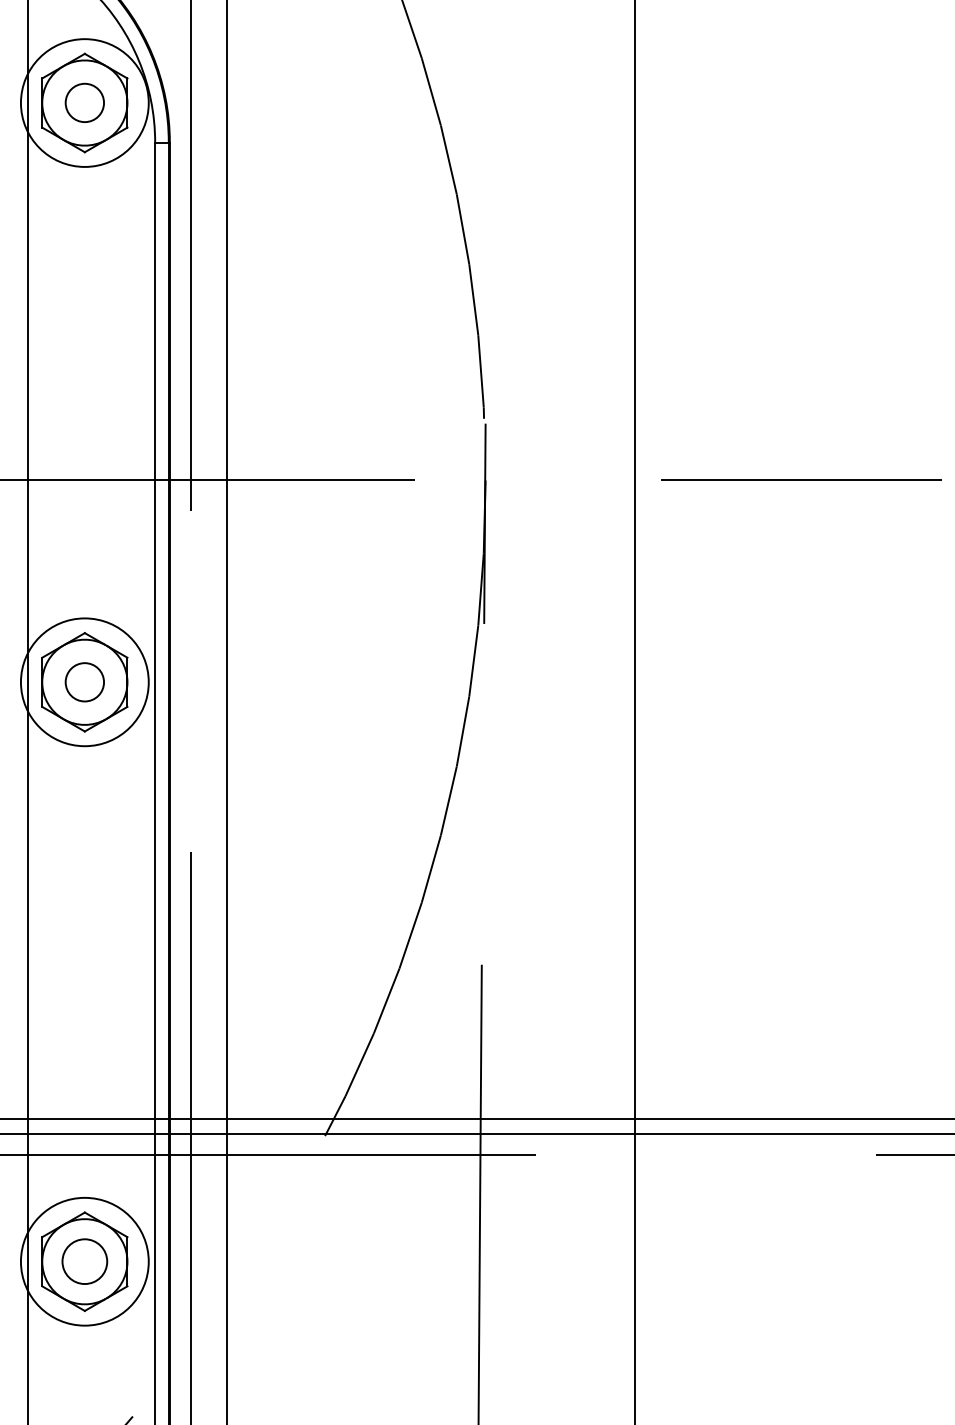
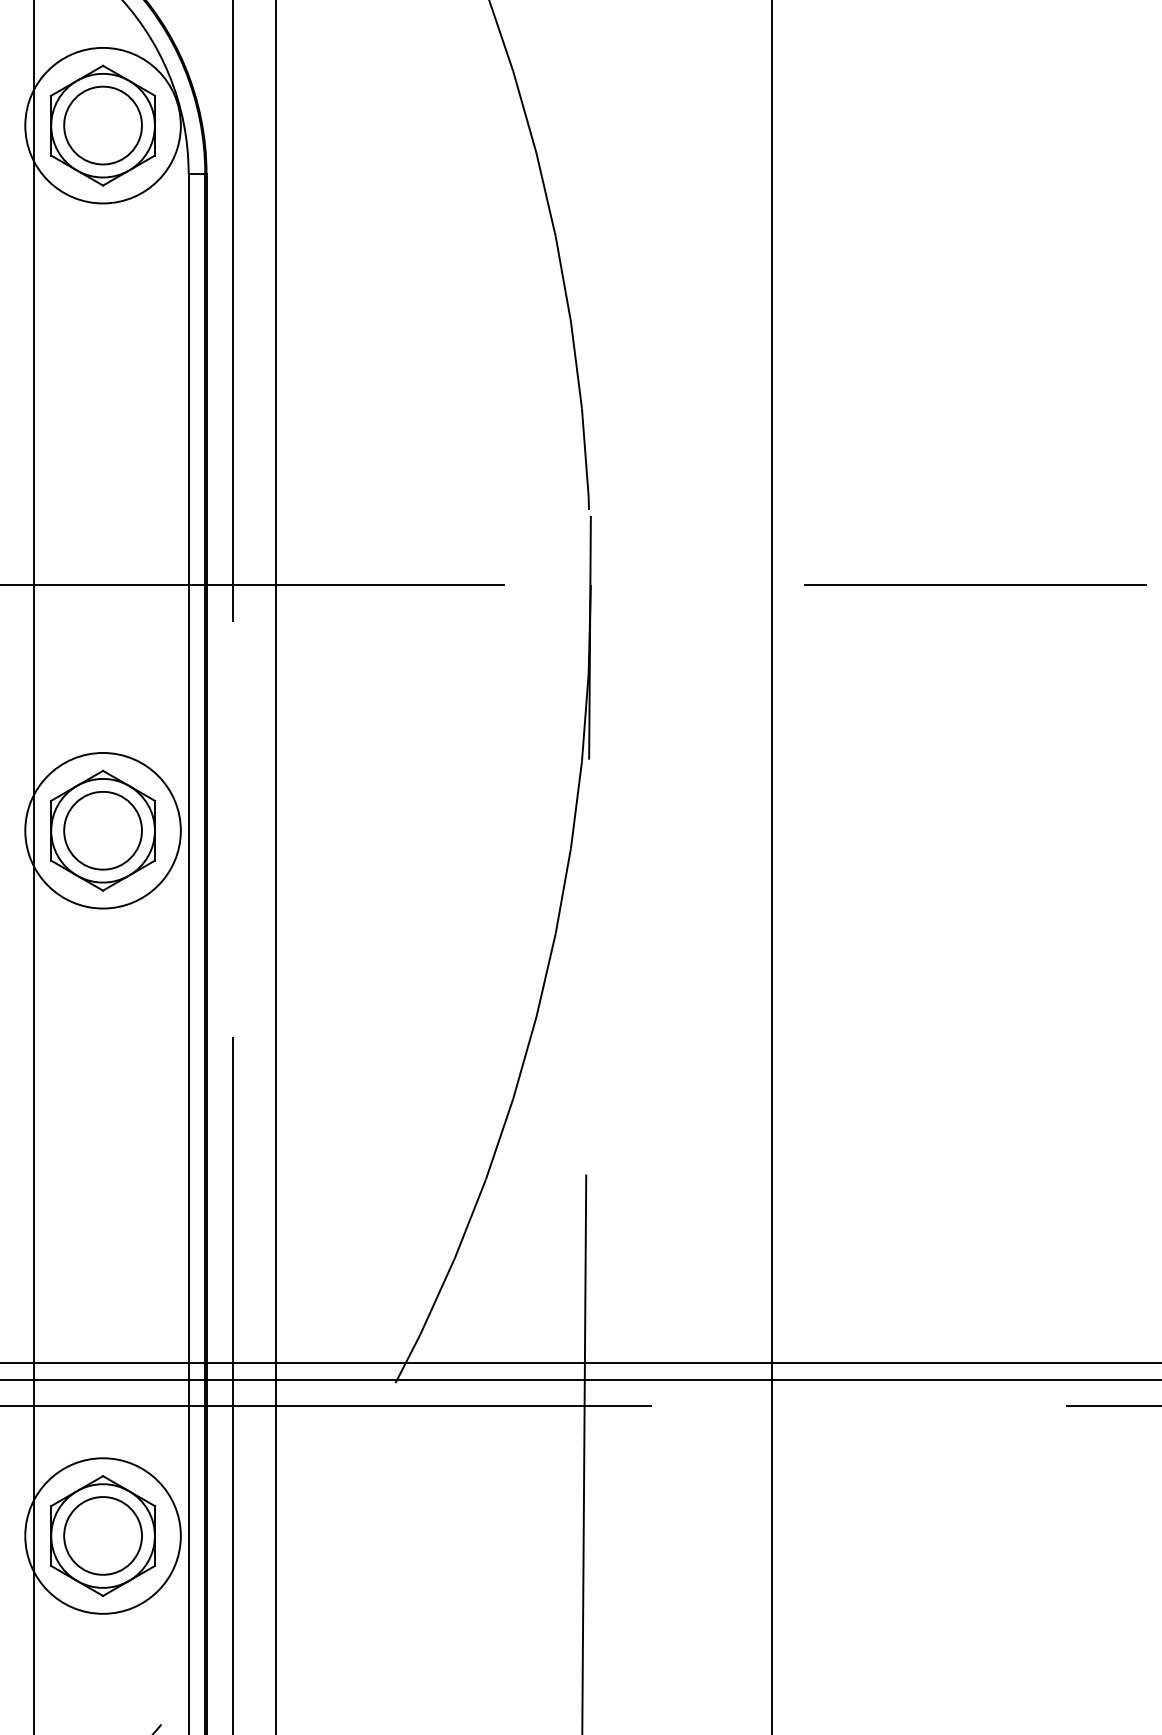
circle: (84, 102) -> (102, 125), size x1.67
circle: (84, 682) -> (102, 830), size x1.67
circle: (84, 1261) -> (102, 1535), size x1.43

